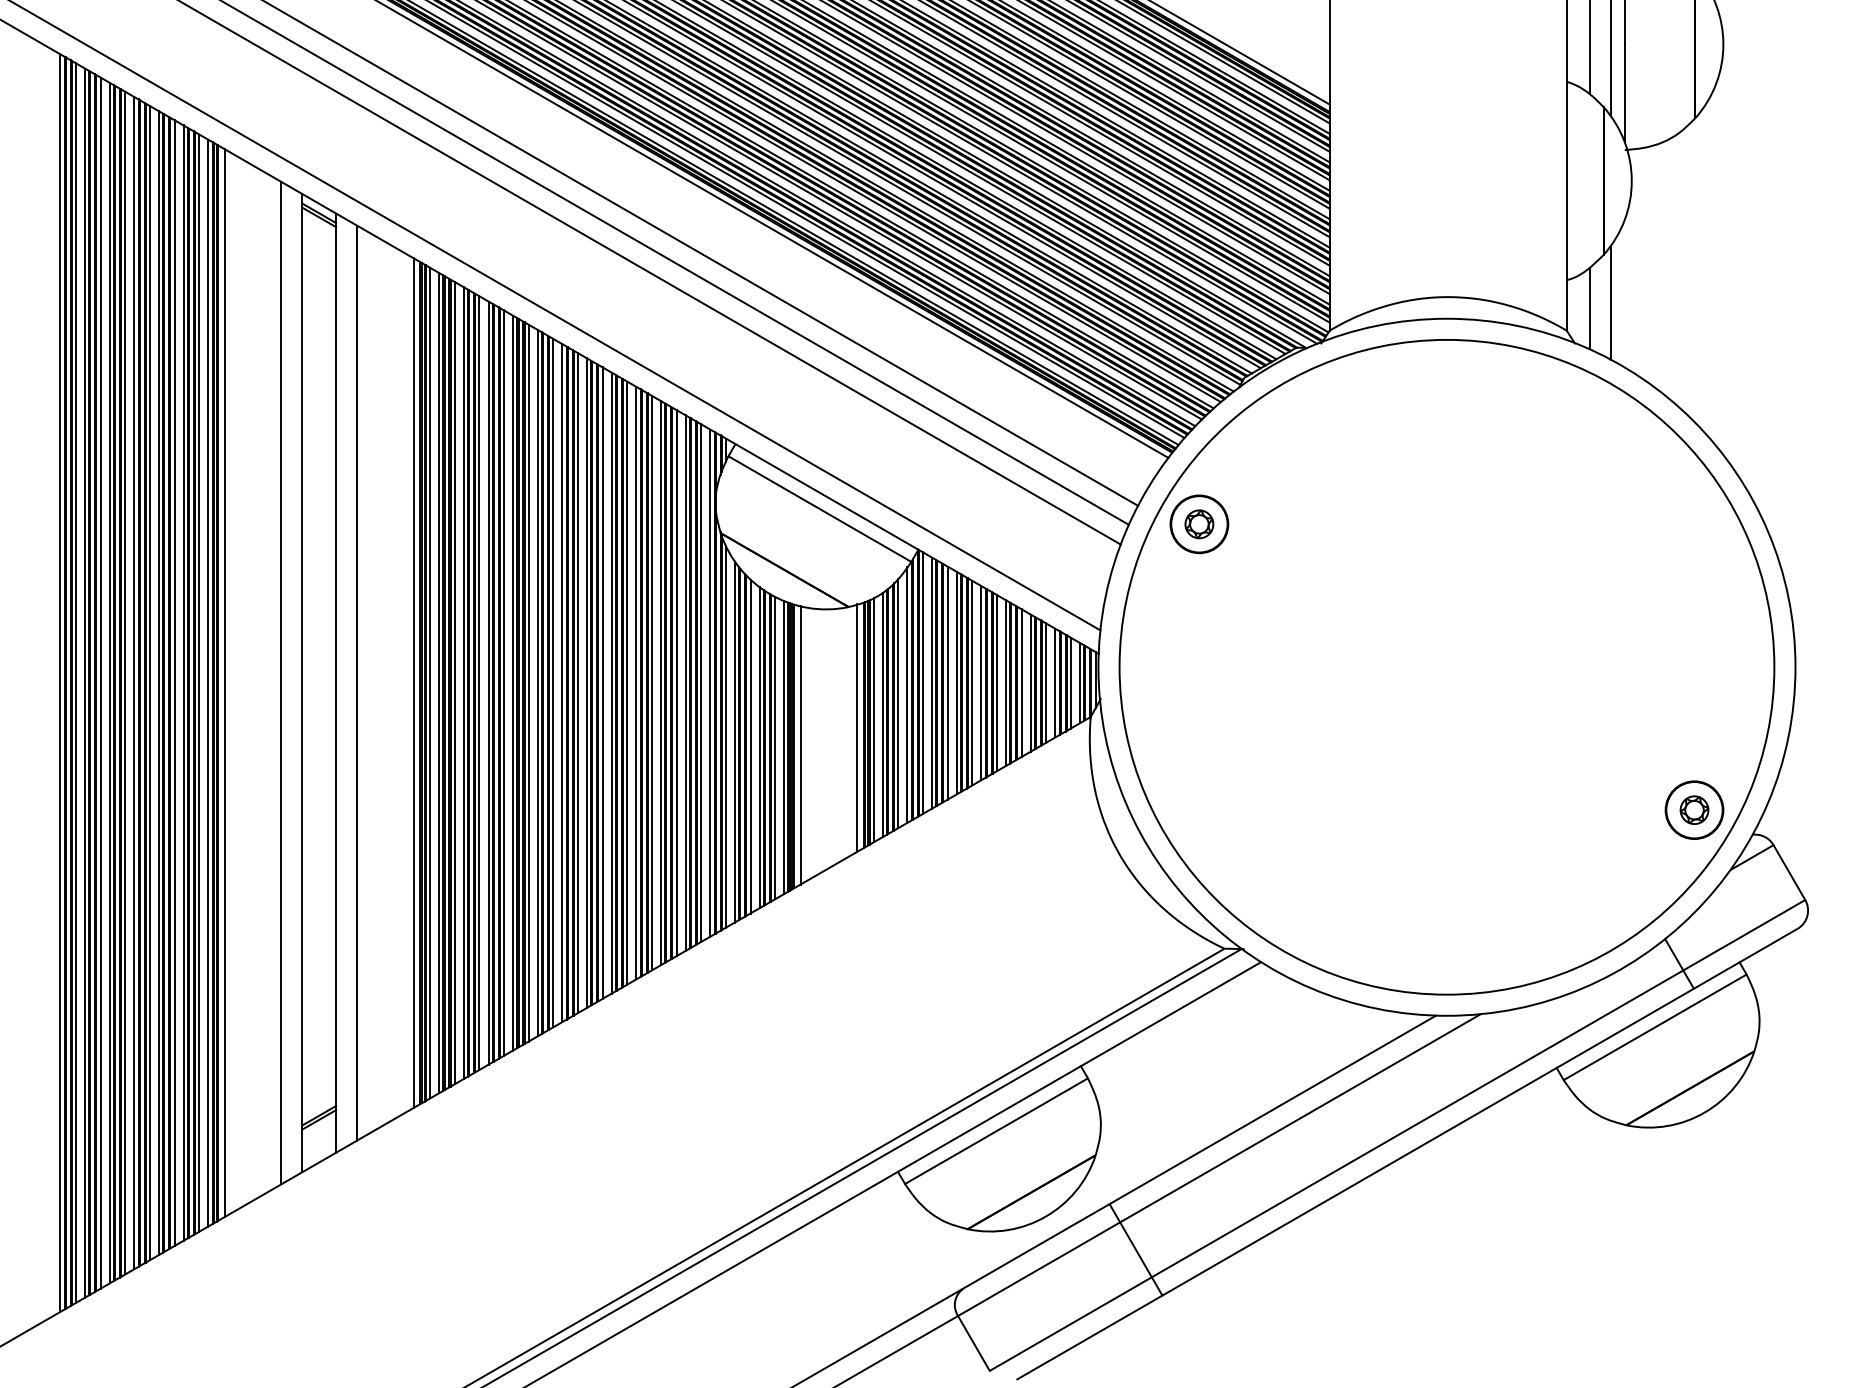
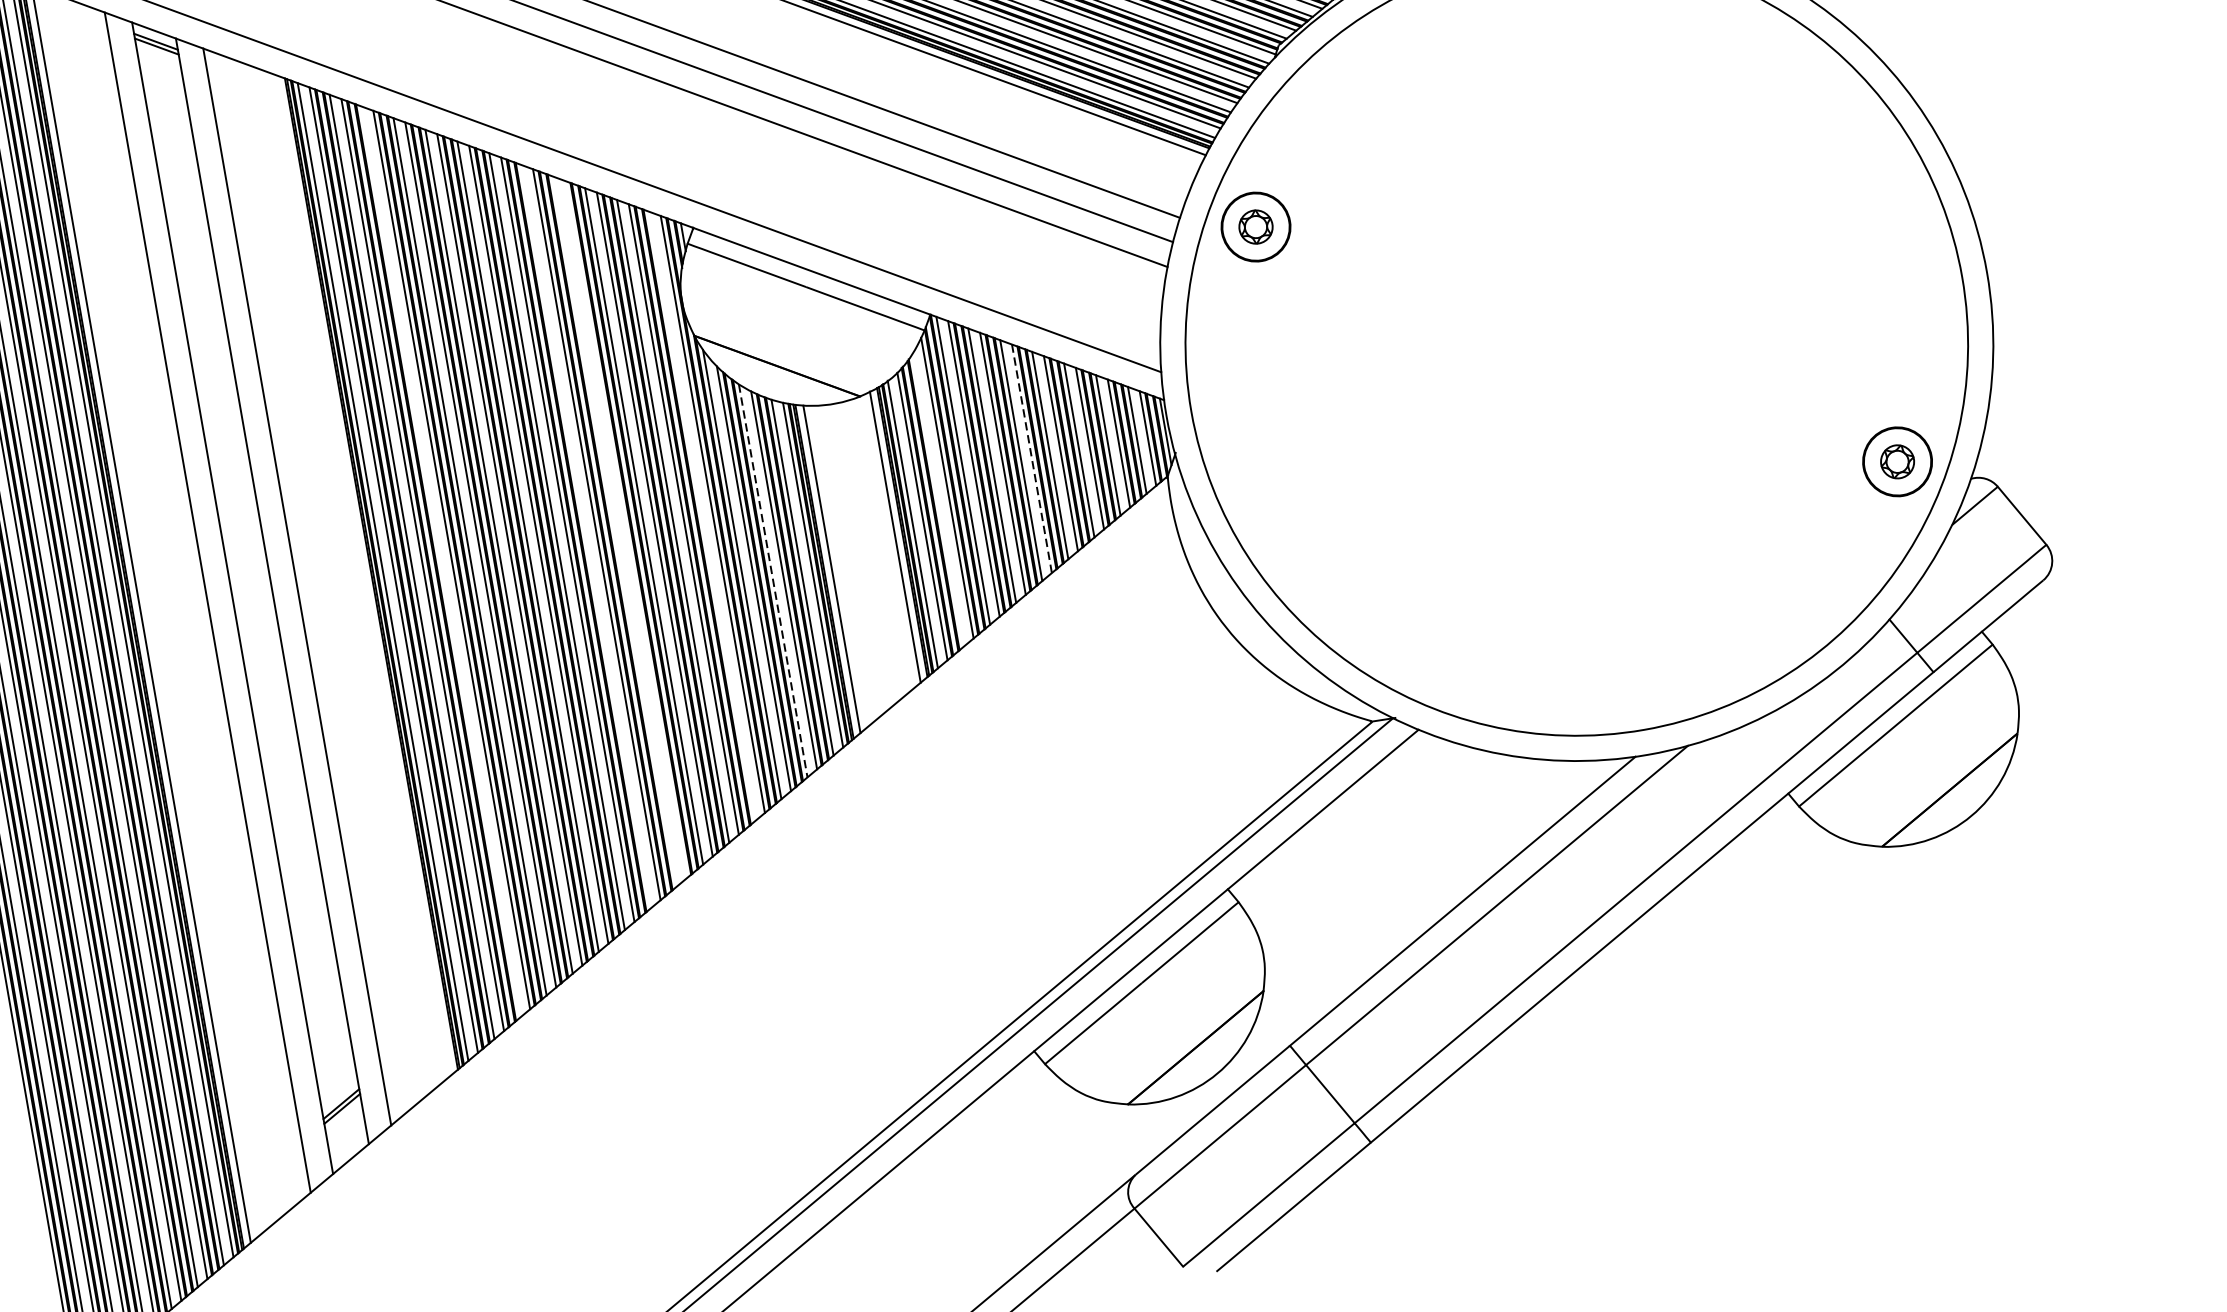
line: (413, 682) -> (363, 574), removed
line: (602, 682) -> (585, 535), removed
line: (627, 682) -> (615, 530), removed
line: (636, 682) -> (625, 528), removed
line: (701, 682) -> (702, 515), removed
line: (479, 683) -> (441, 562), removed
line: (981, 683) -> (1032, 459), solid -> dashed
line: (898, 703) -> (938, 499), removed
line: (750, 746) -> (773, 580), solid -> dashed

